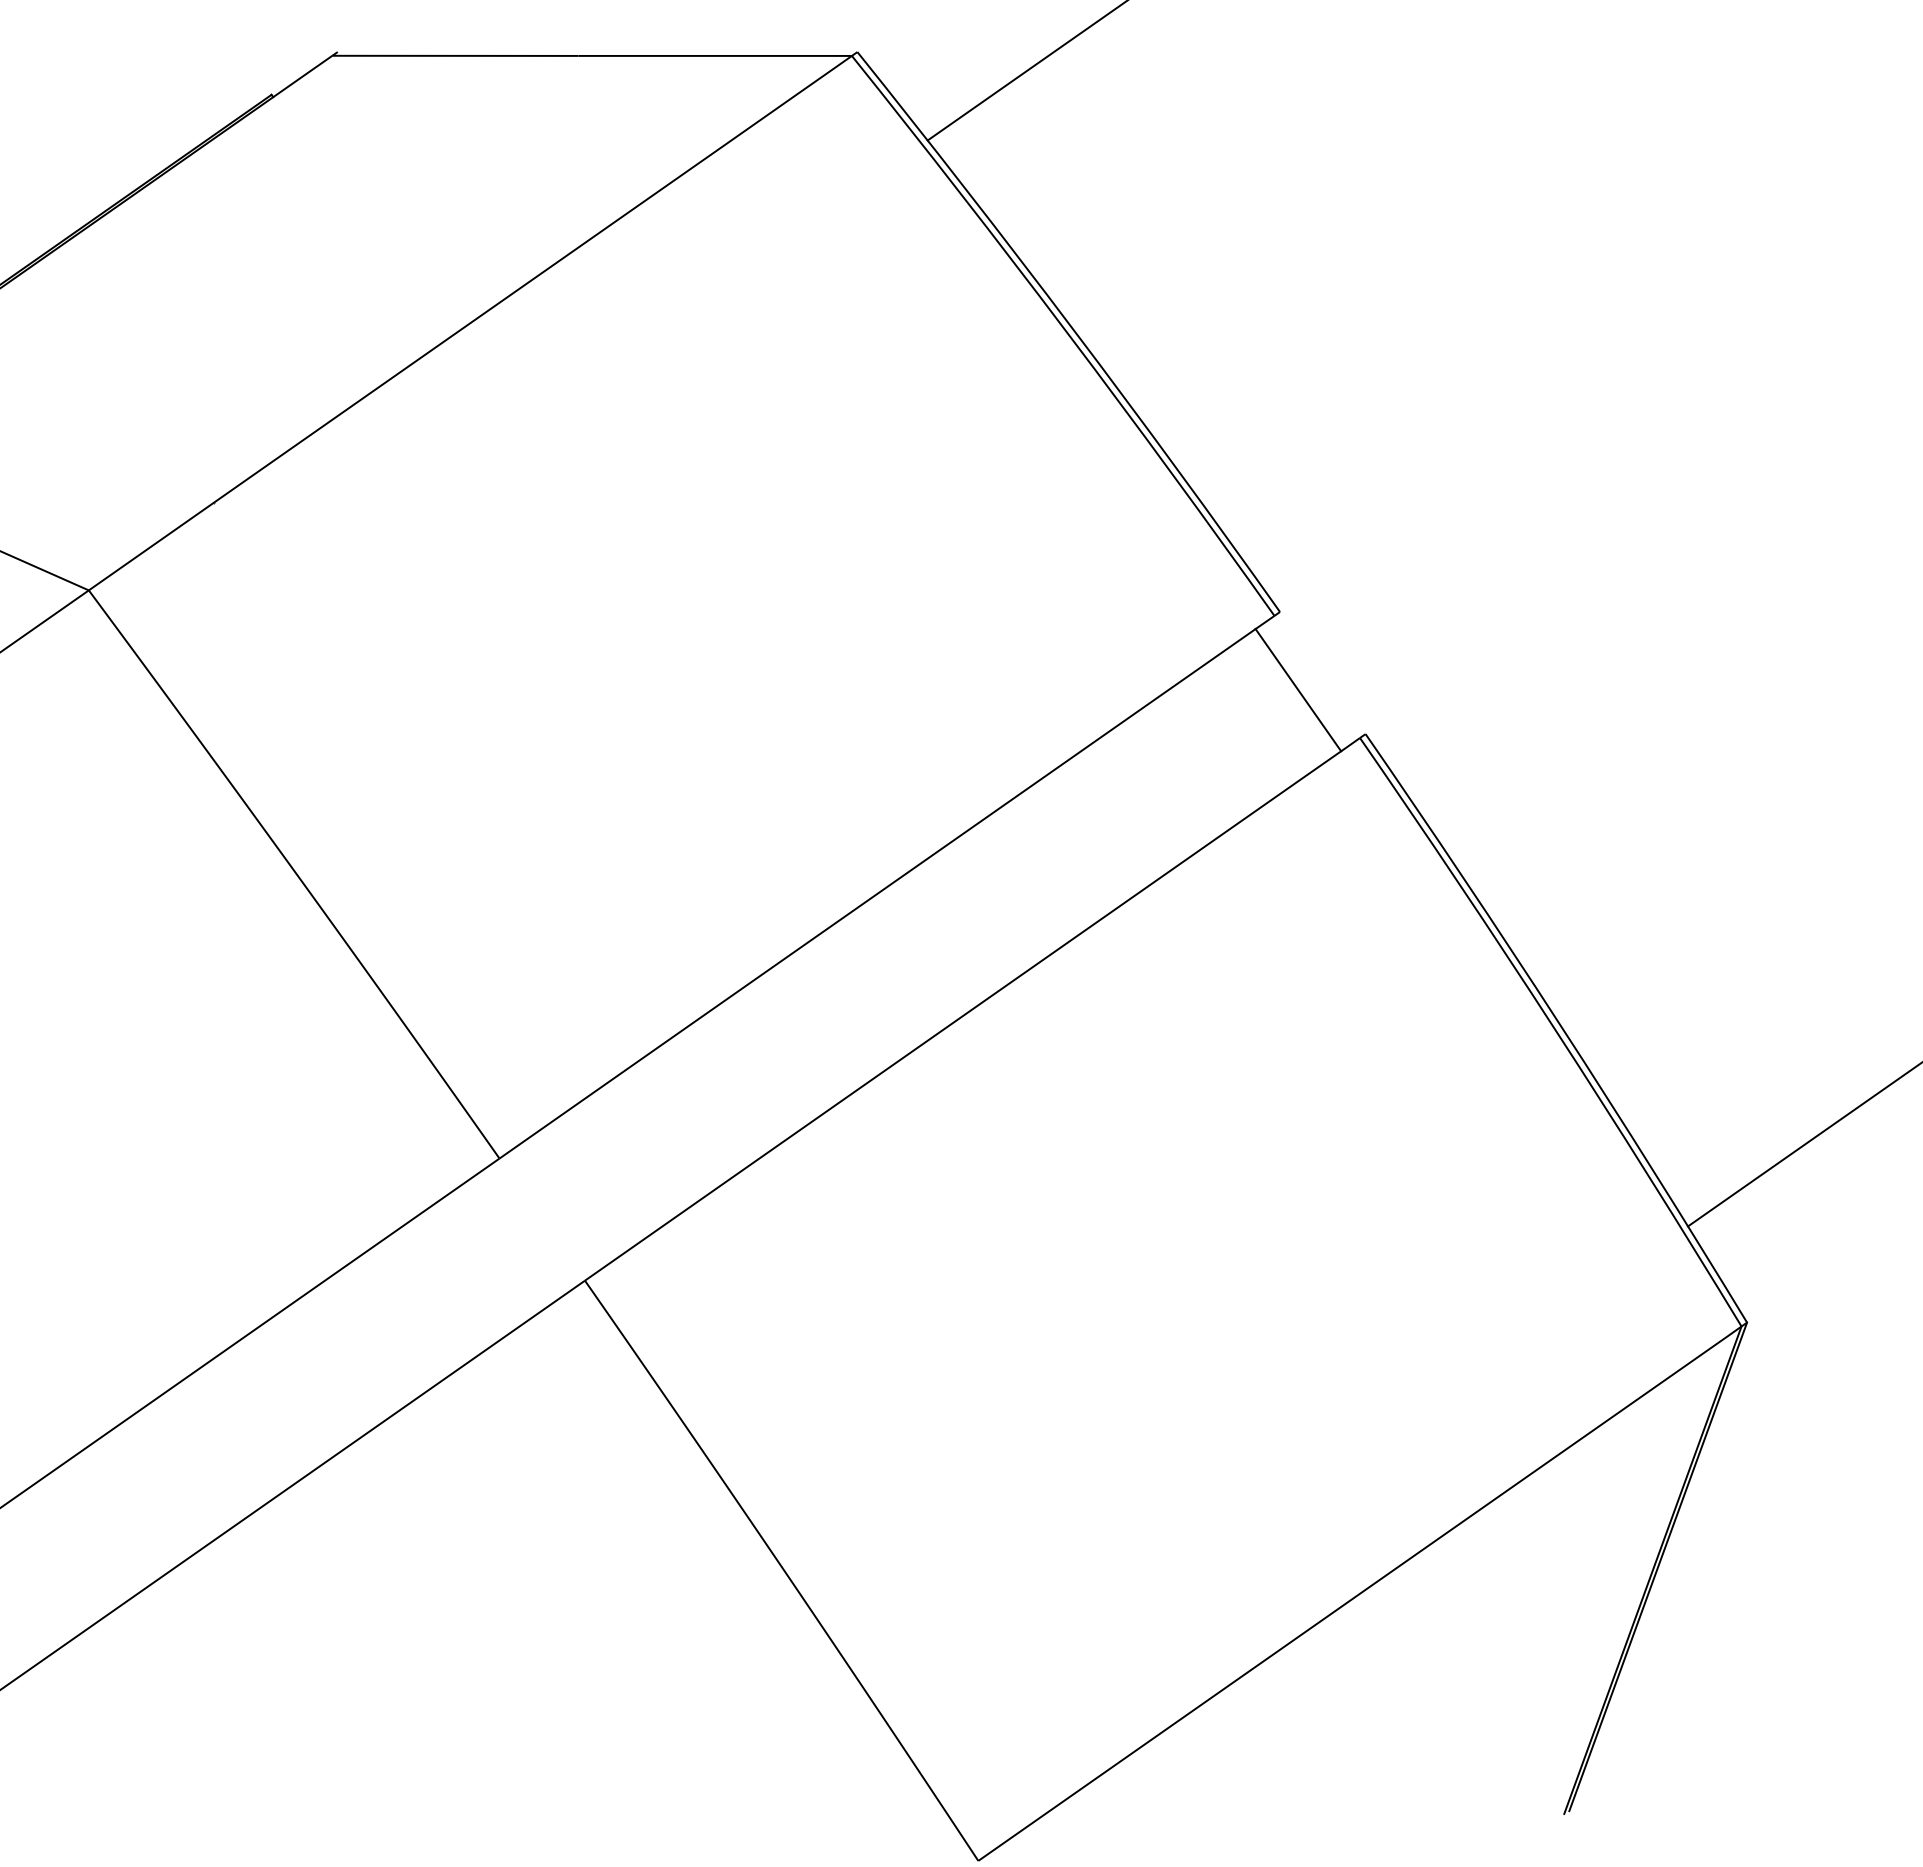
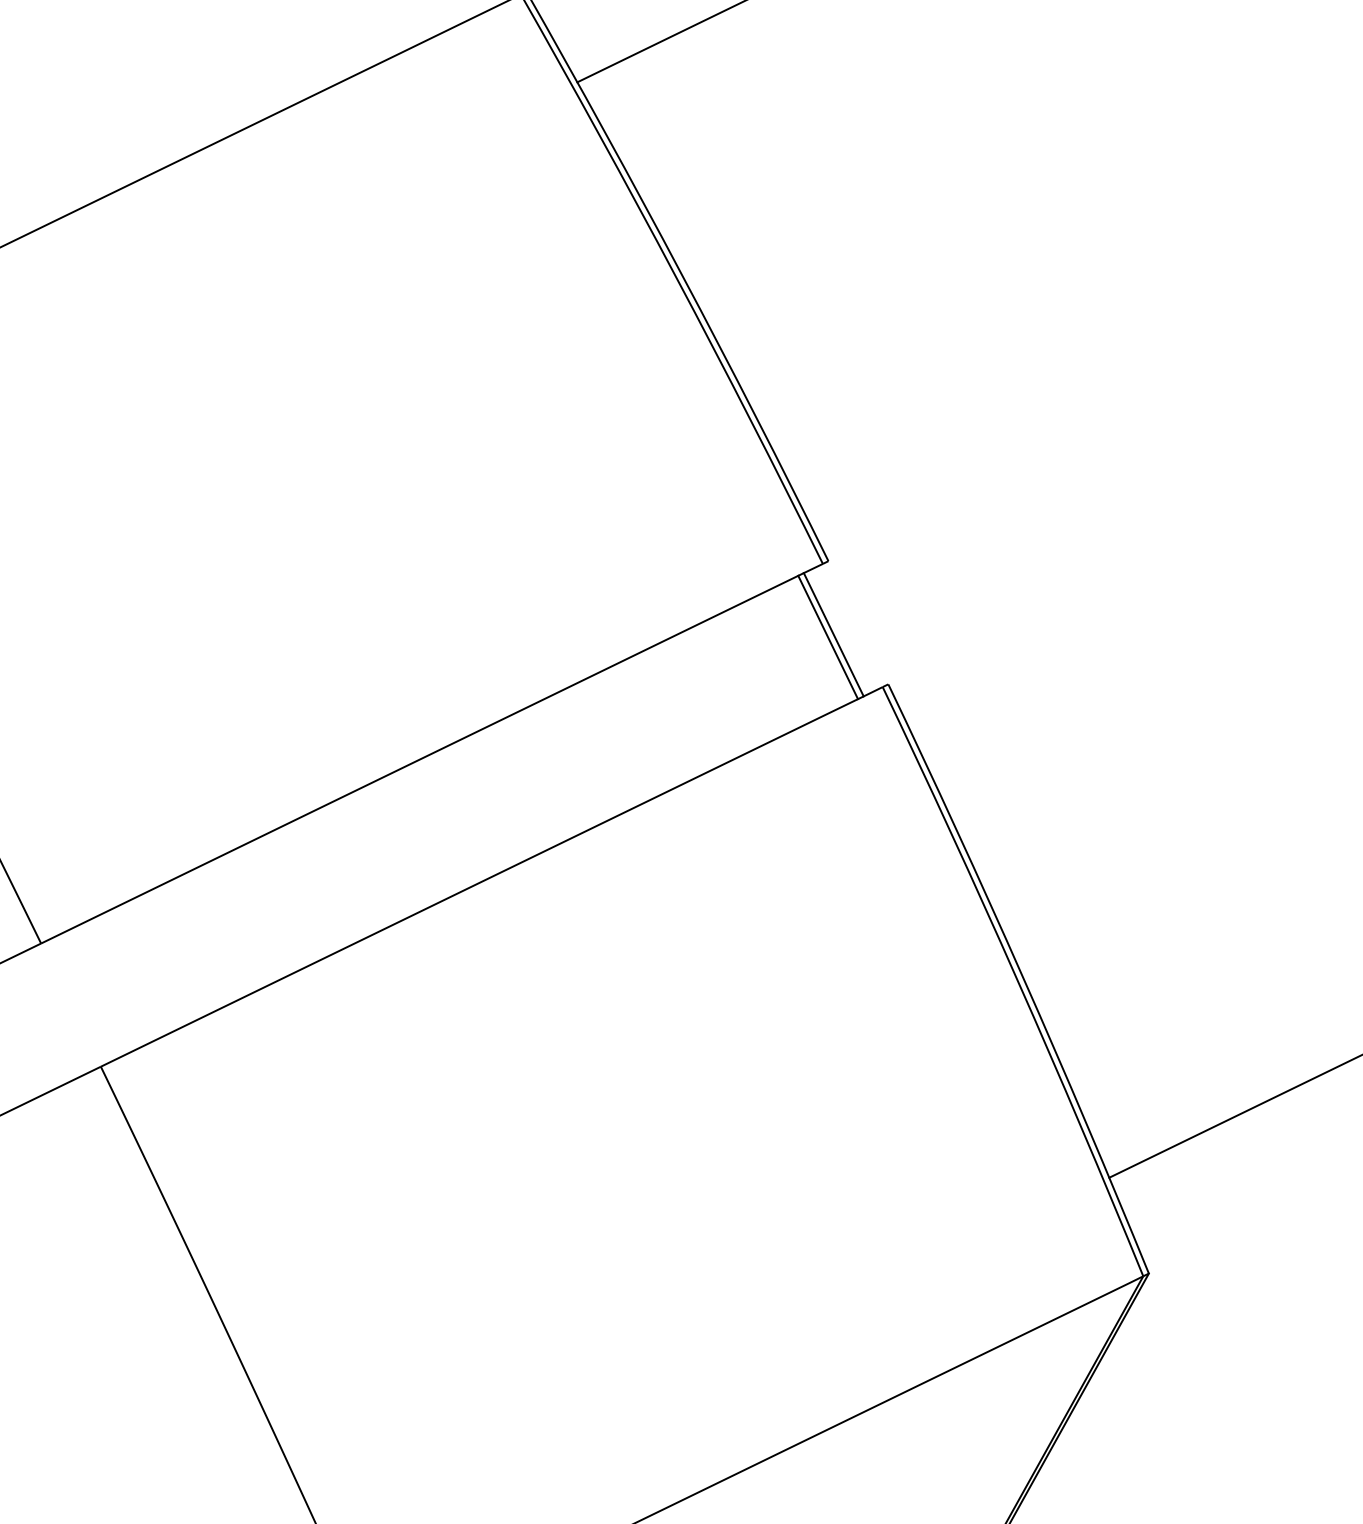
line: (1292, 693) -> (827, 636), added

